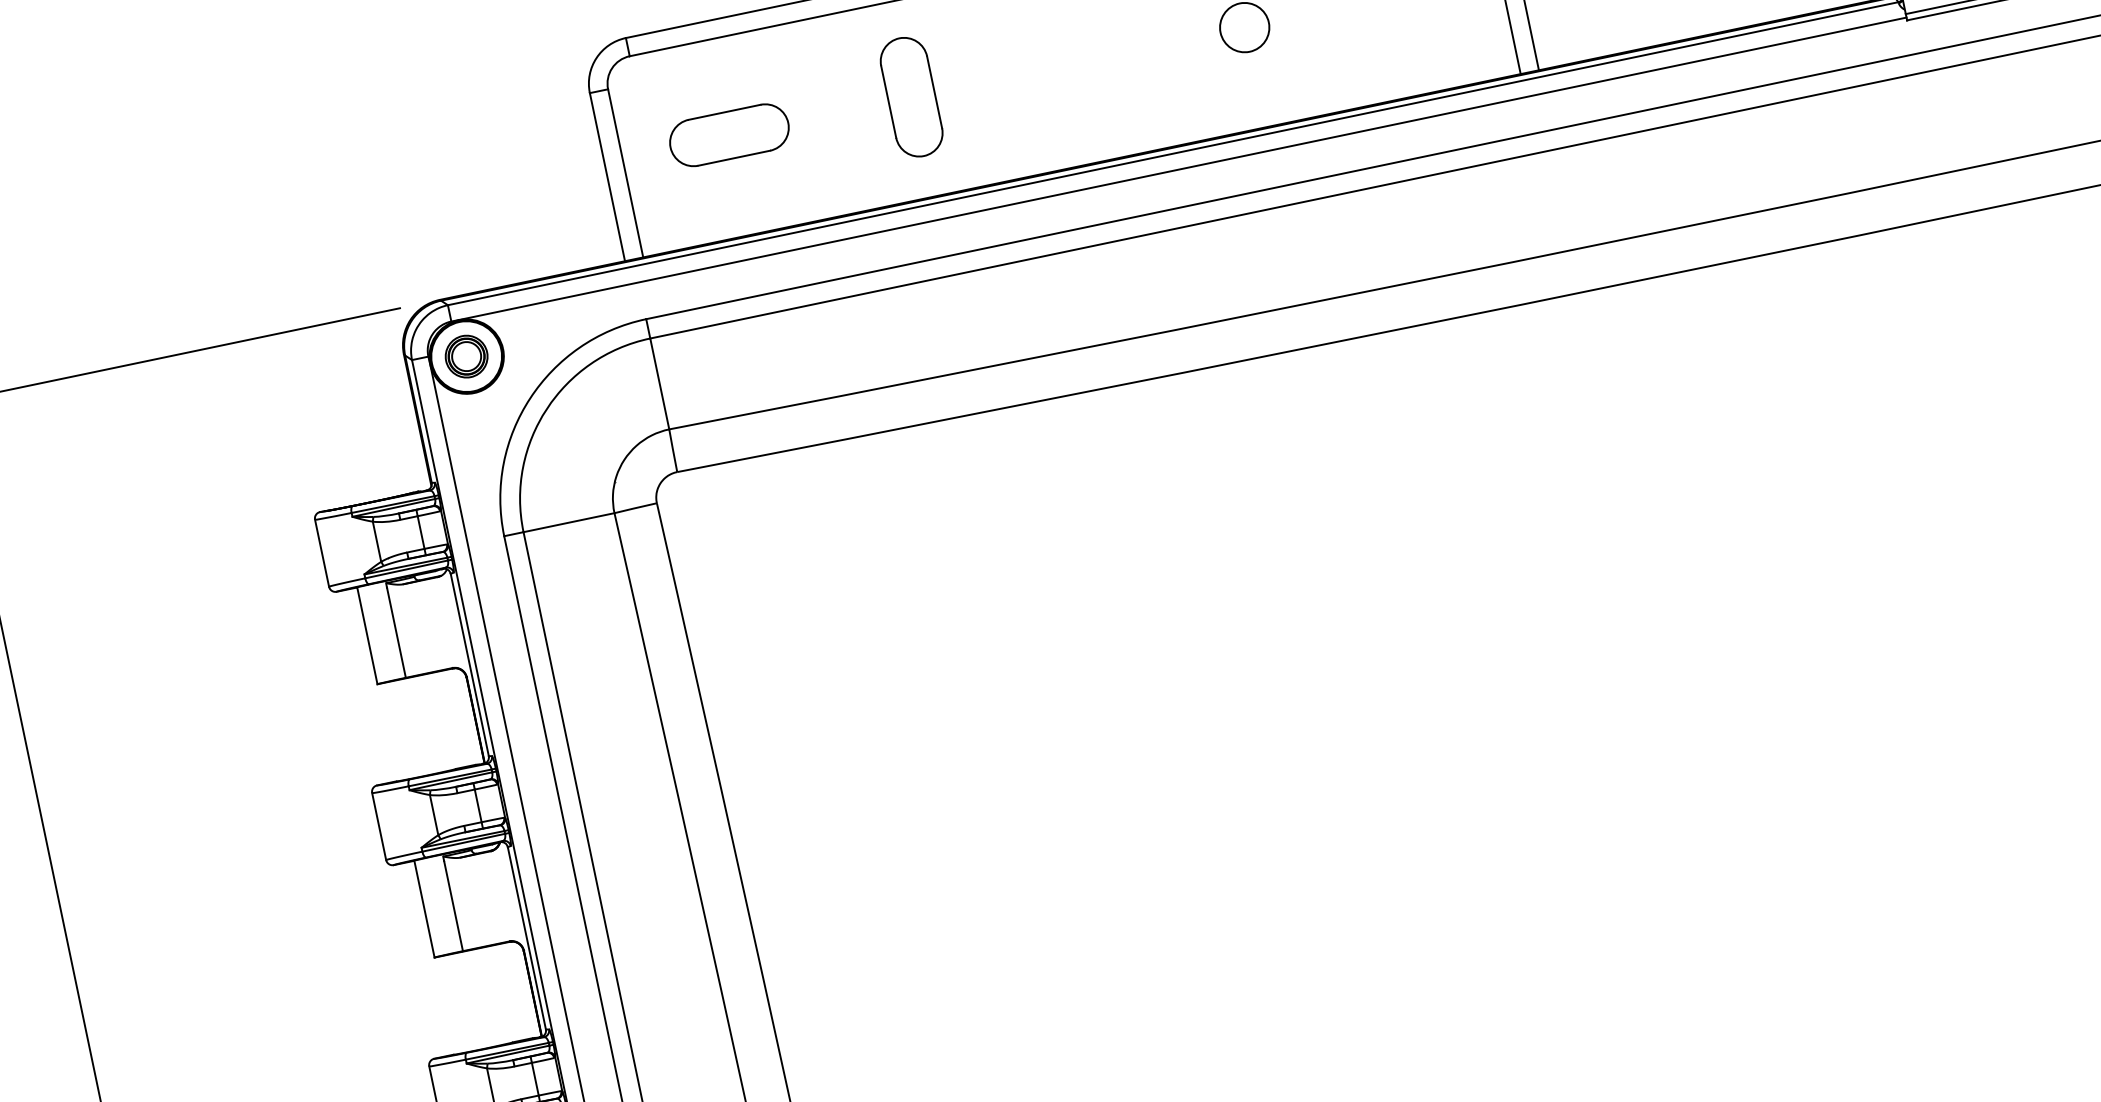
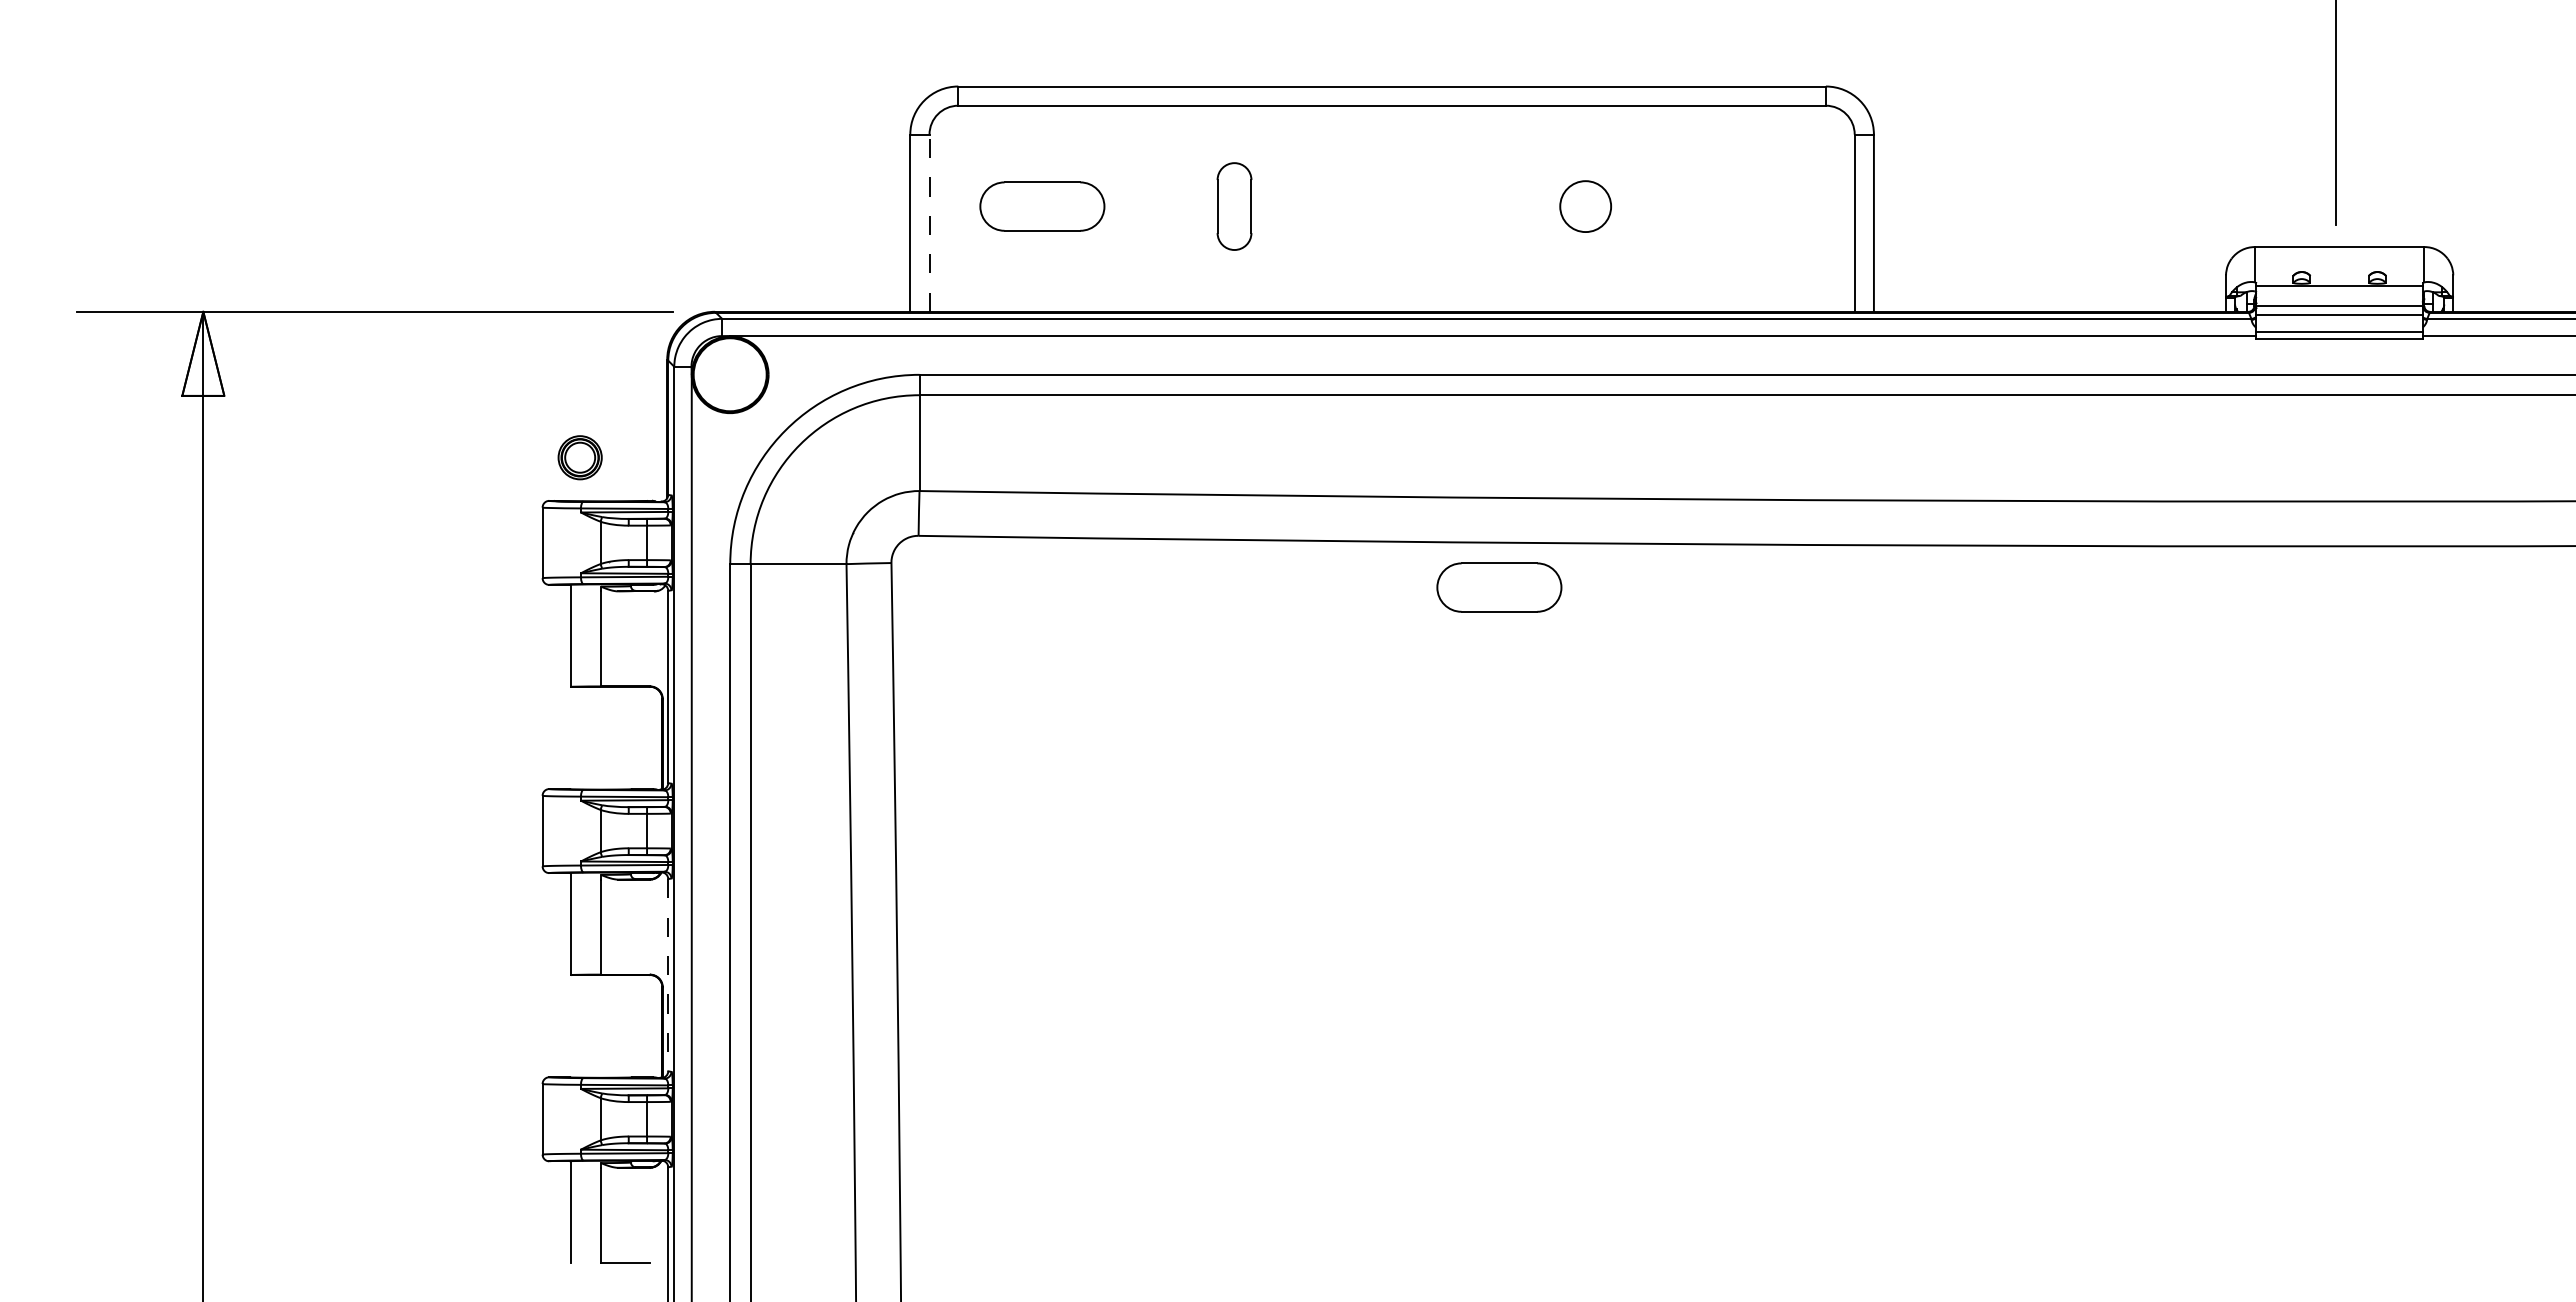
part: (911, 97) -> (1234, 206), size x0.7
line: (625, 173) -> (929, 223), solid -> dashed
part: (465, 356) -> (579, 457), moved
part: (1238, 405) -> (1499, 587), added
line: (527, 938) -> (668, 975), solid -> dashed

